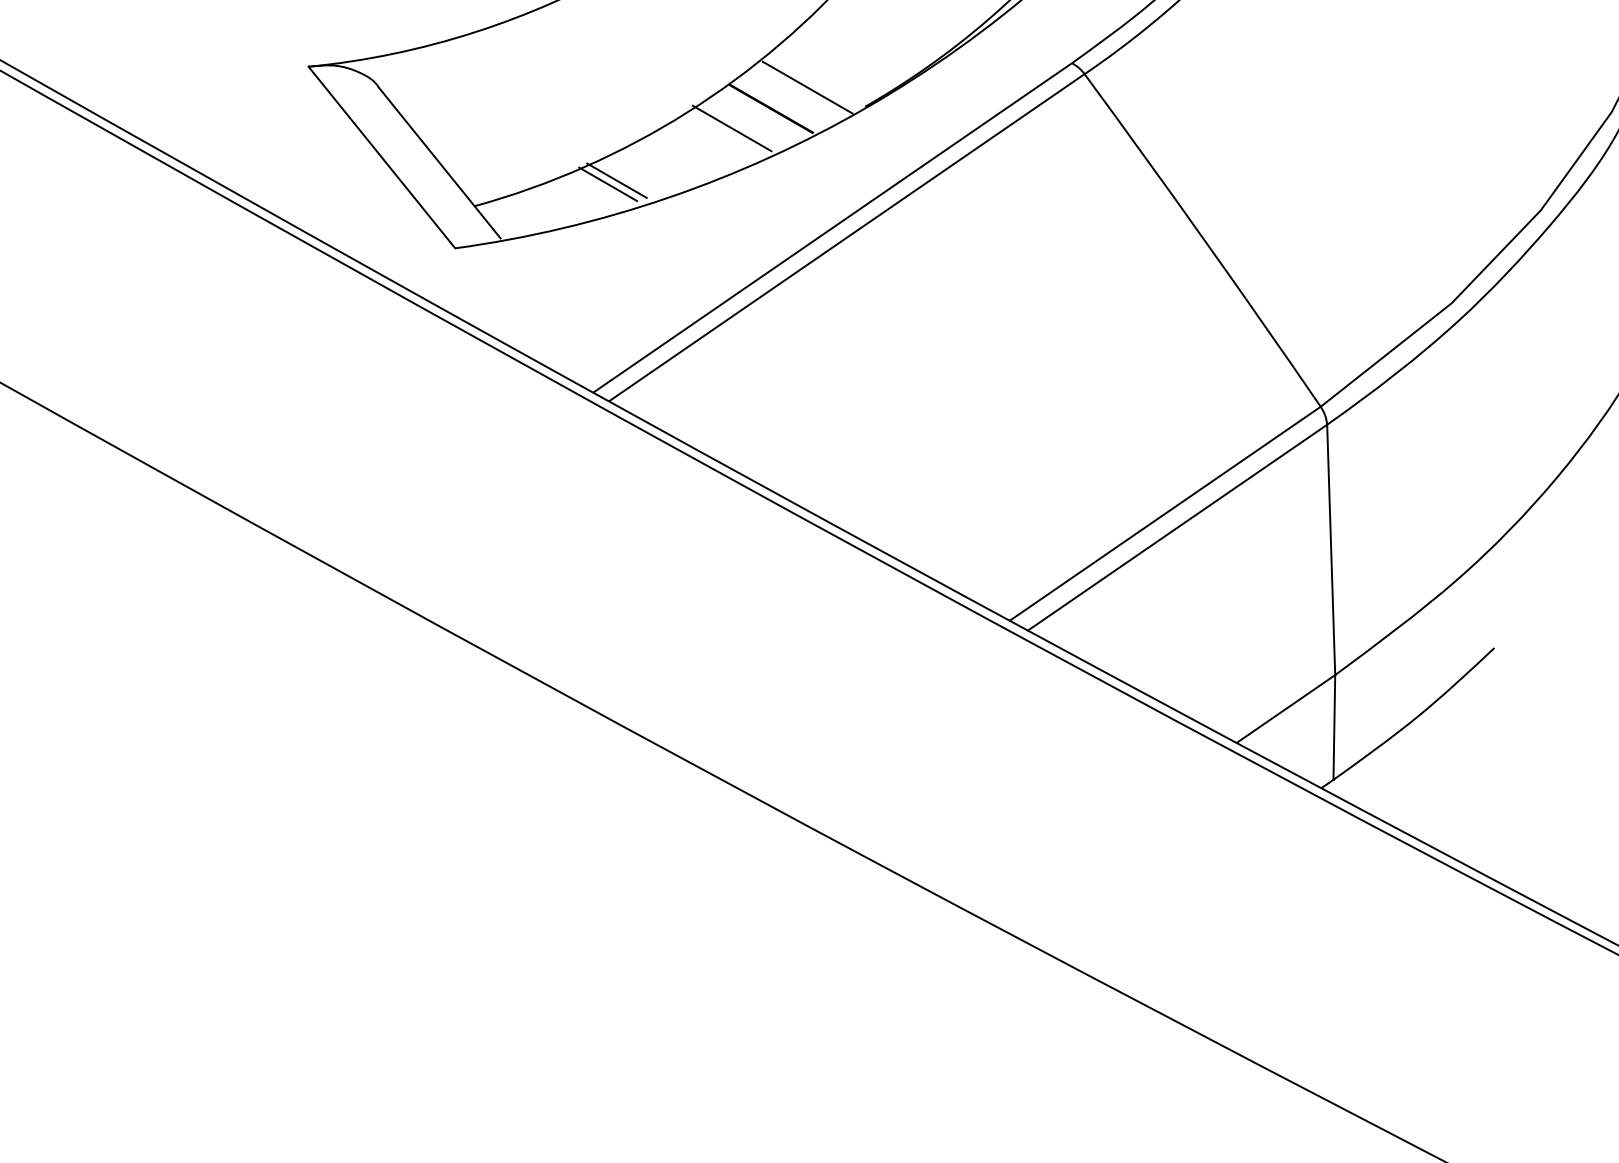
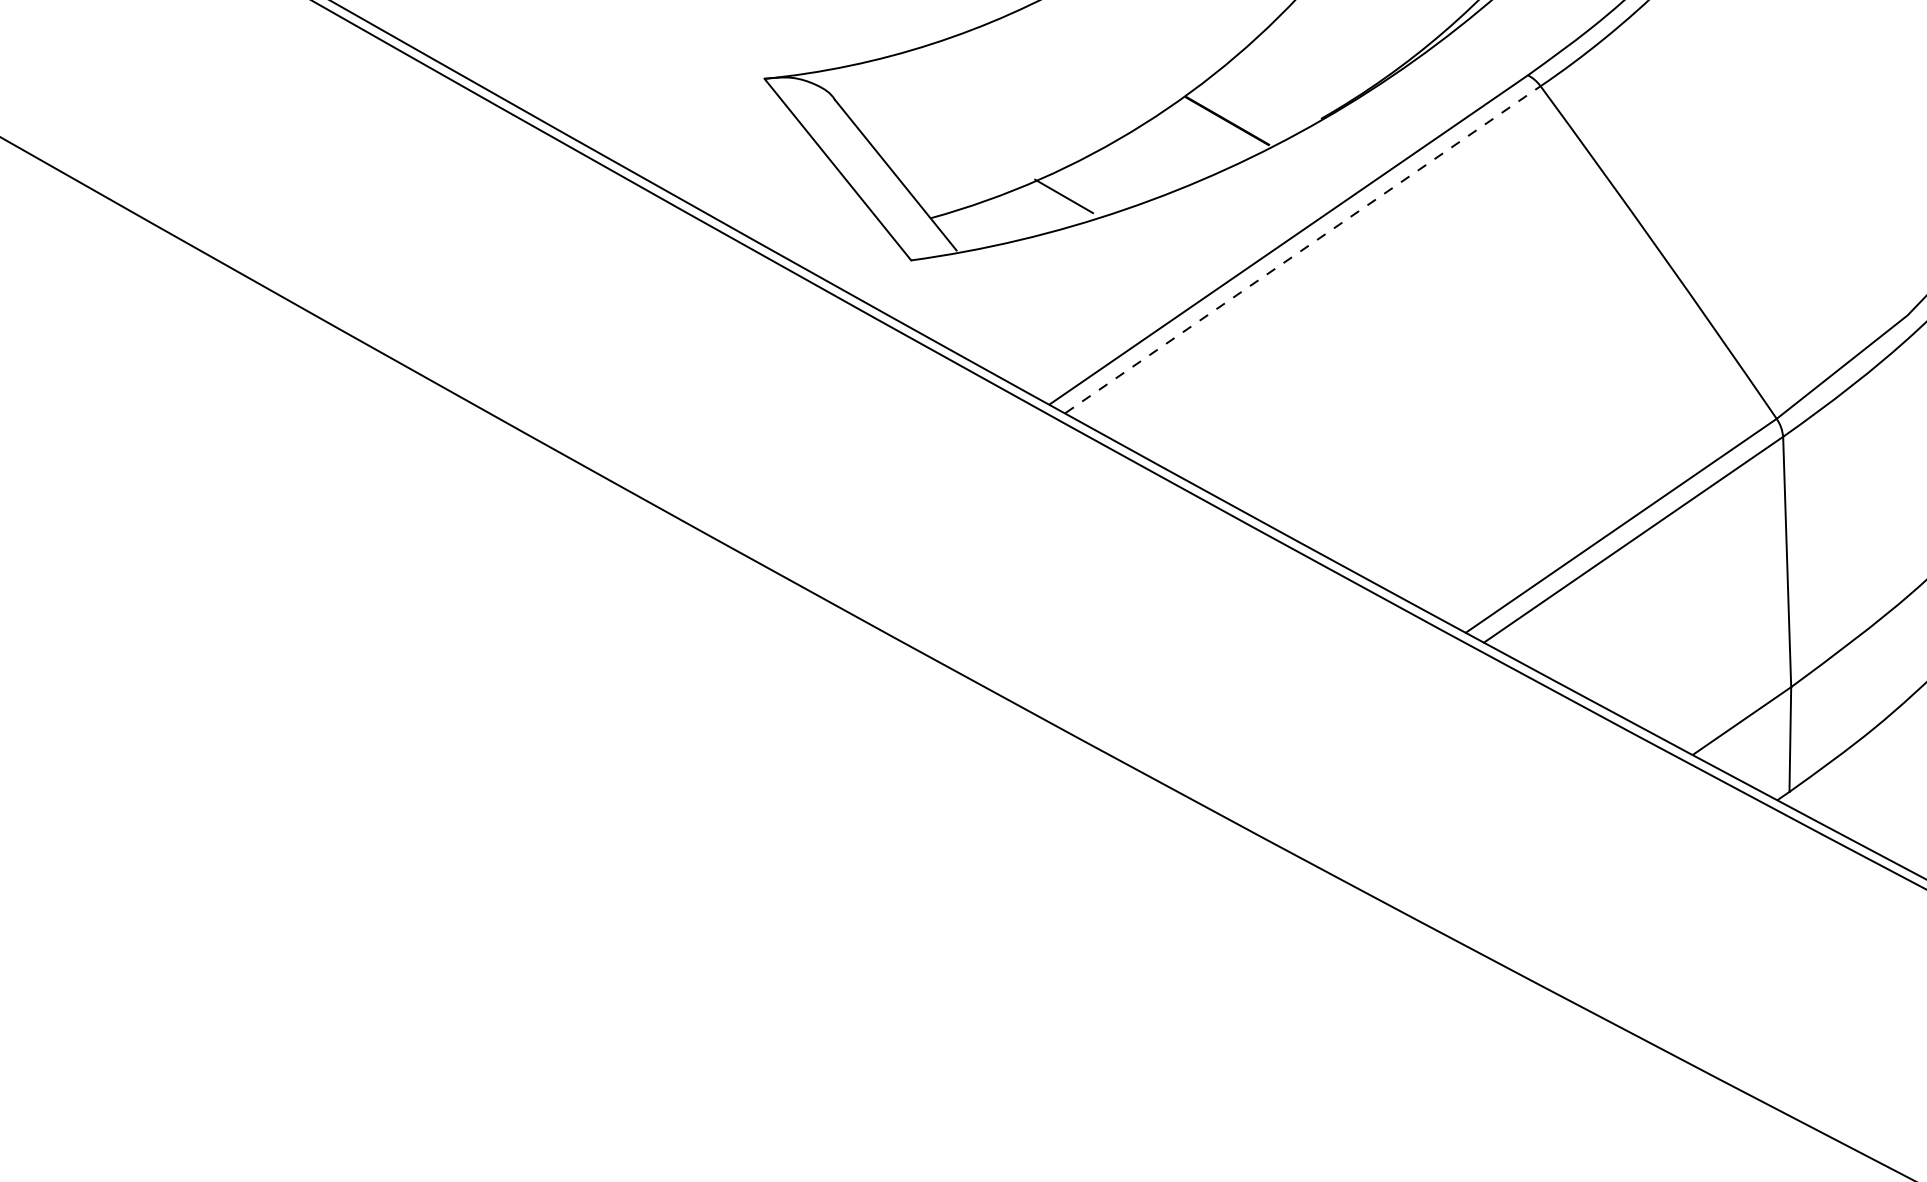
line: (807, 87) -> (1263, 99), removed
line: (731, 128) -> (1187, 140), removed
line: (616, 180) -> (1072, 192), removed
line: (847, 237) -> (1303, 249), solid -> dashed

